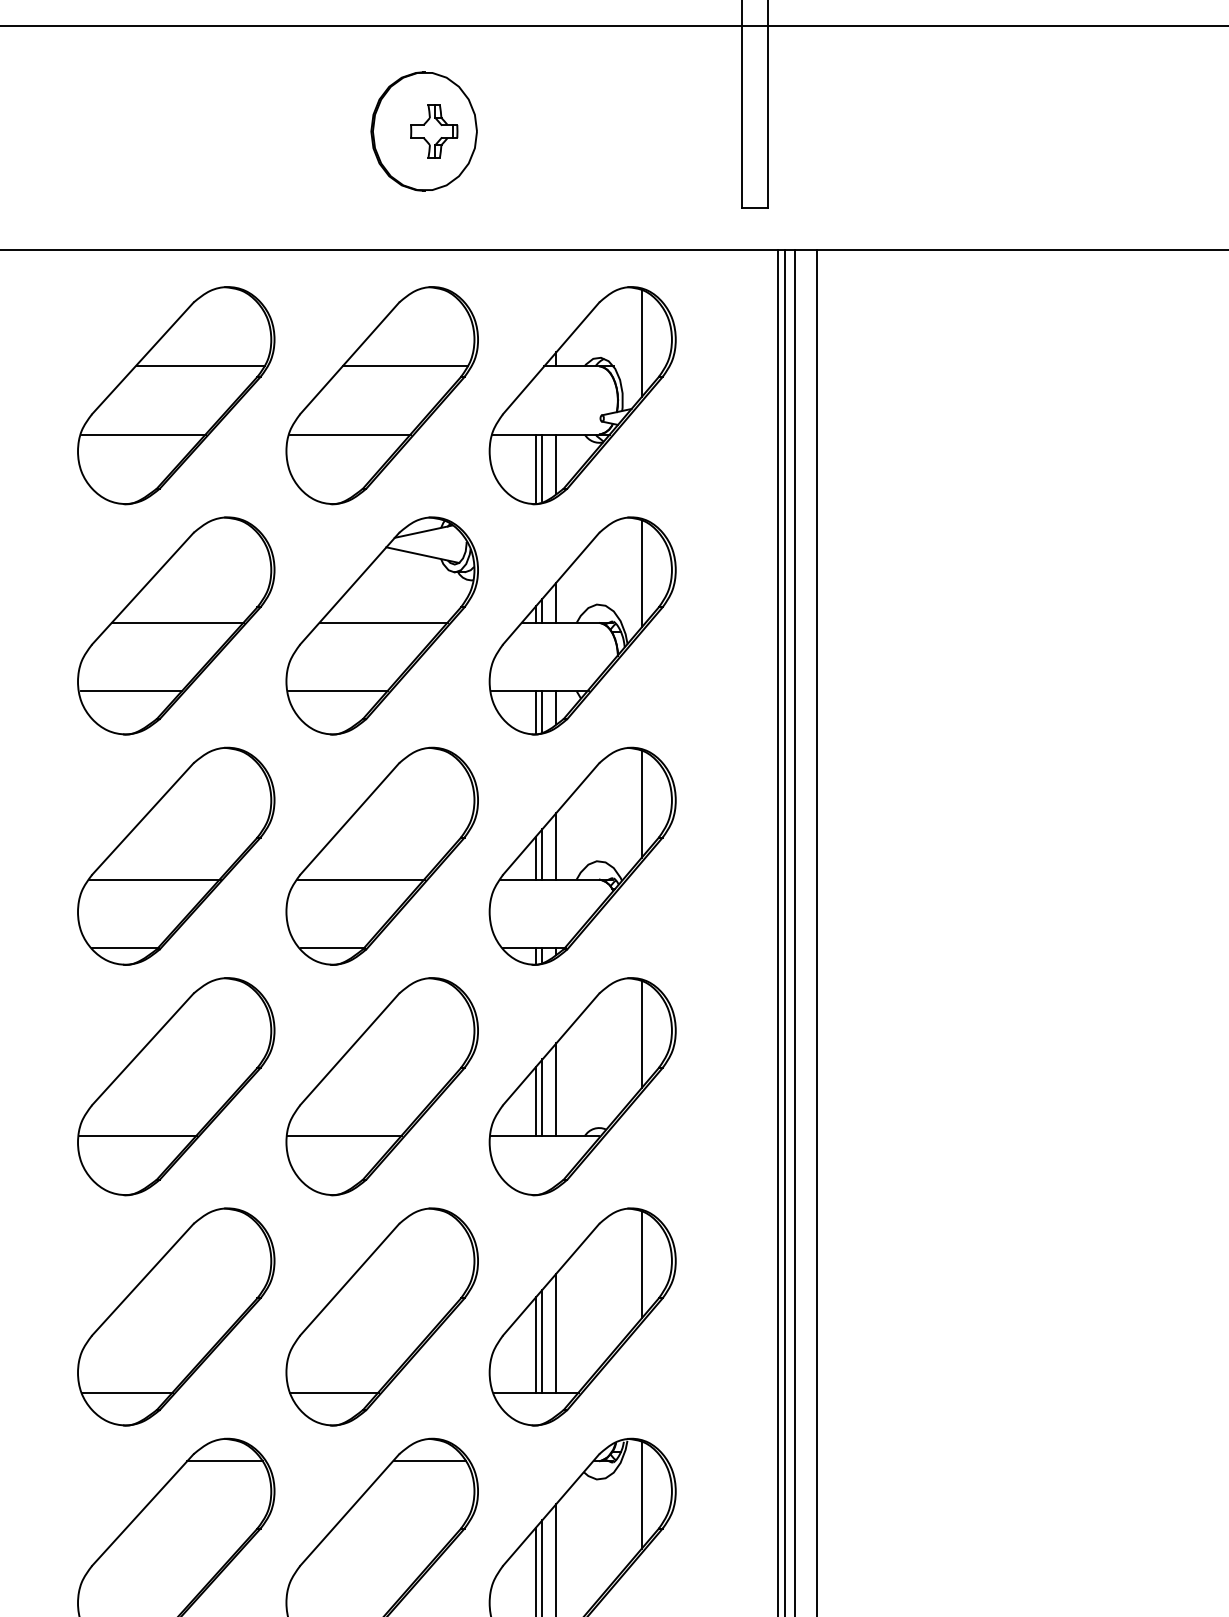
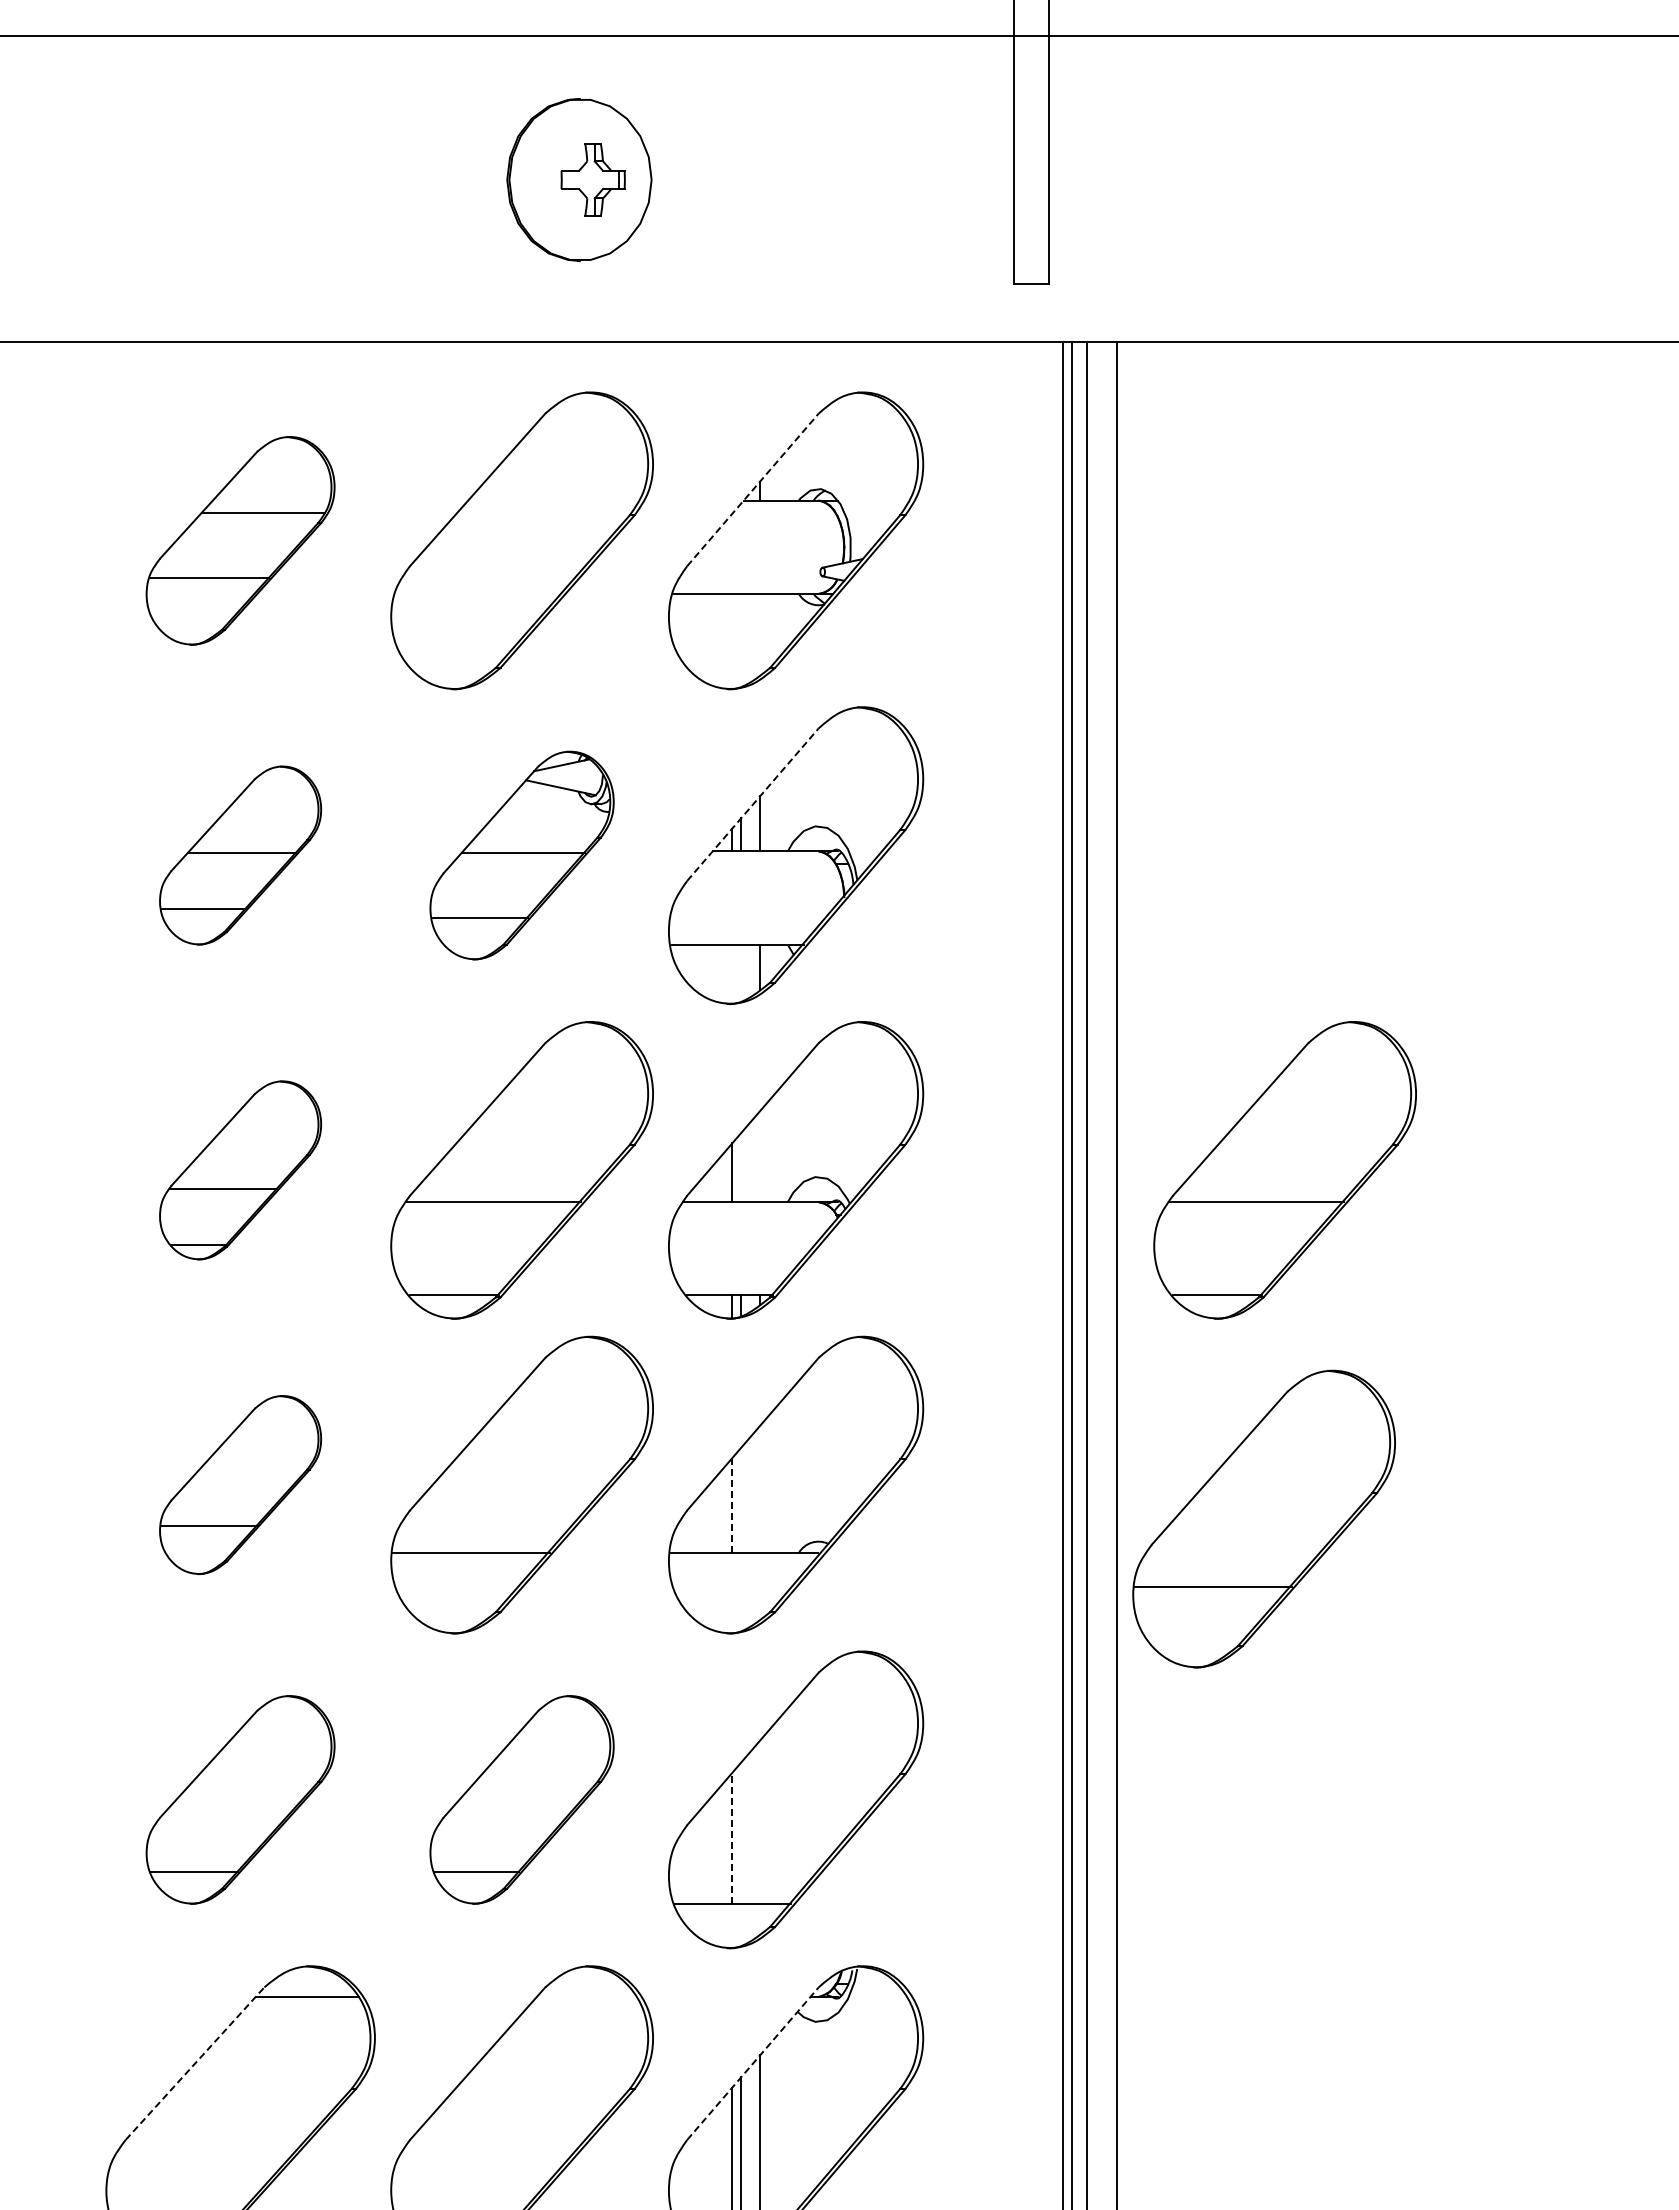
line: (641, 343) -> (876, 469), removed
line: (551, 358) -> (753, 489), solid -> dashed
line: (405, 366) -> (553, 500), removed
part: (176, 395) -> (240, 540), size x0.7
line: (350, 434) -> (478, 593), removed
line: (556, 464) -> (760, 634), removed
line: (542, 467) -> (741, 639), removed
line: (536, 468) -> (732, 640), removed
line: (641, 573) -> (876, 784), removed
line: (551, 588) -> (753, 804), solid -> dashed
part: (176, 625) -> (240, 855), size x0.6
part: (381, 625) -> (521, 855), size x0.7
line: (542, 711) -> (741, 972), removed
line: (536, 712) -> (732, 973), removed
line: (641, 804) -> (876, 1099), removed
line: (556, 846) -> (760, 1156), removed
line: (542, 854) -> (741, 1167), removed
part: (176, 856) -> (240, 1170), size x0.6
part: (940, 856) -> (1284, 1170), added
line: (641, 1034) -> (876, 1413), removed
part: (176, 1086) -> (240, 1484), size x0.6
line: (556, 1089) -> (760, 1488), removed
line: (542, 1097) -> (741, 1499), removed
line: (536, 1101) -> (732, 1505), solid -> dashed
part: (924, 1111) -> (1263, 1518), added
line: (641, 1264) -> (876, 1728), removed
part: (176, 1316) -> (240, 1799), size x0.7
part: (381, 1316) -> (521, 1799), size x0.7
line: (556, 1332) -> (760, 1821), removed
line: (542, 1340) -> (741, 1832), removed
line: (536, 1344) -> (732, 1837), solid -> dashed
line: (429, 1460) -> (586, 1996), removed
line: (641, 1495) -> (876, 2043), removed
line: (143, 1509) -> (195, 2063), solid -> dashed
line: (551, 1509) -> (753, 2063), solid -> dashed

